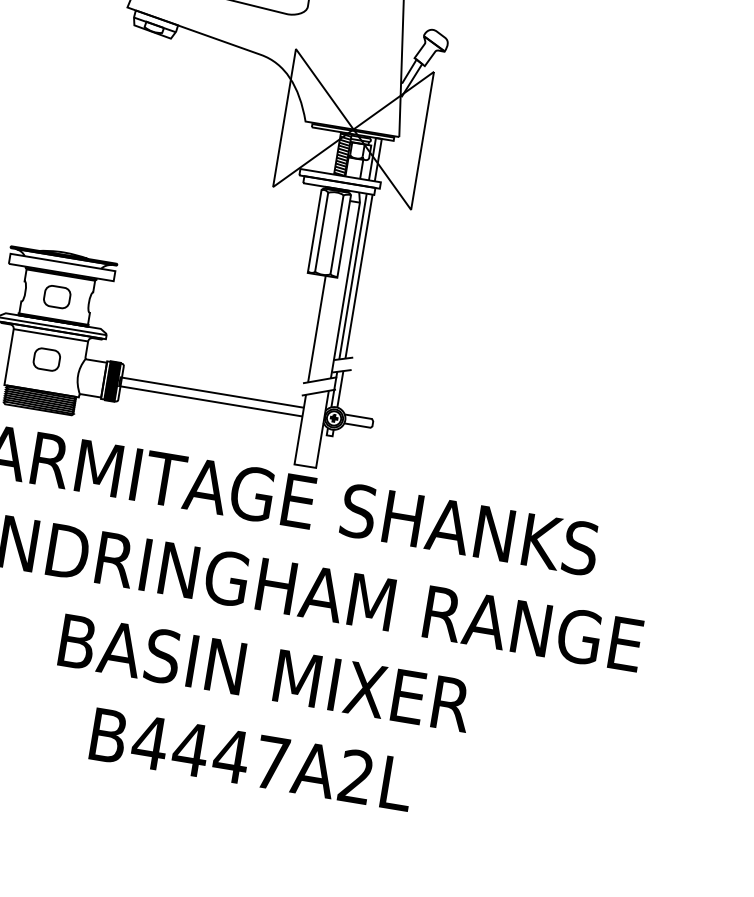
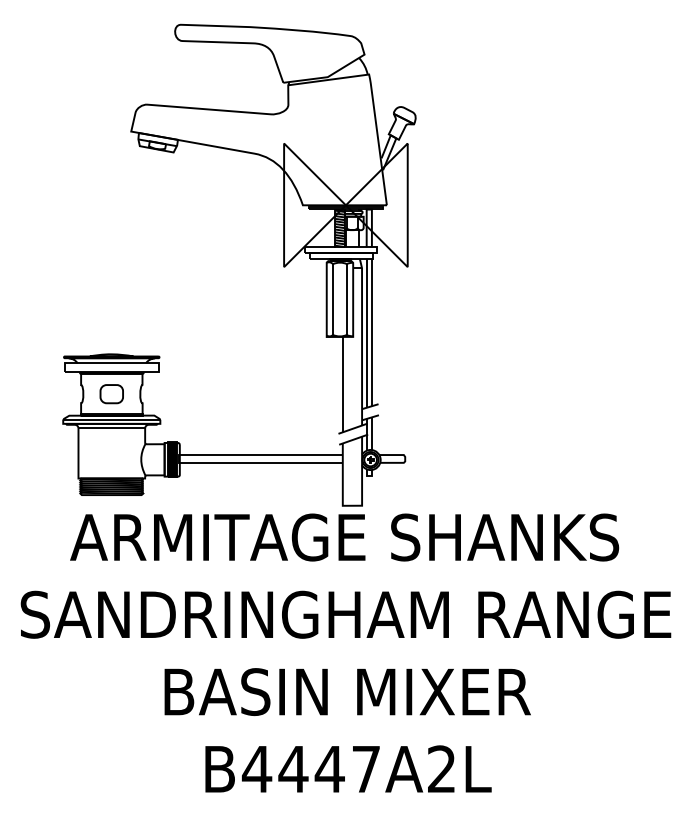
part: (46, 359) -> (111, 450), removed

